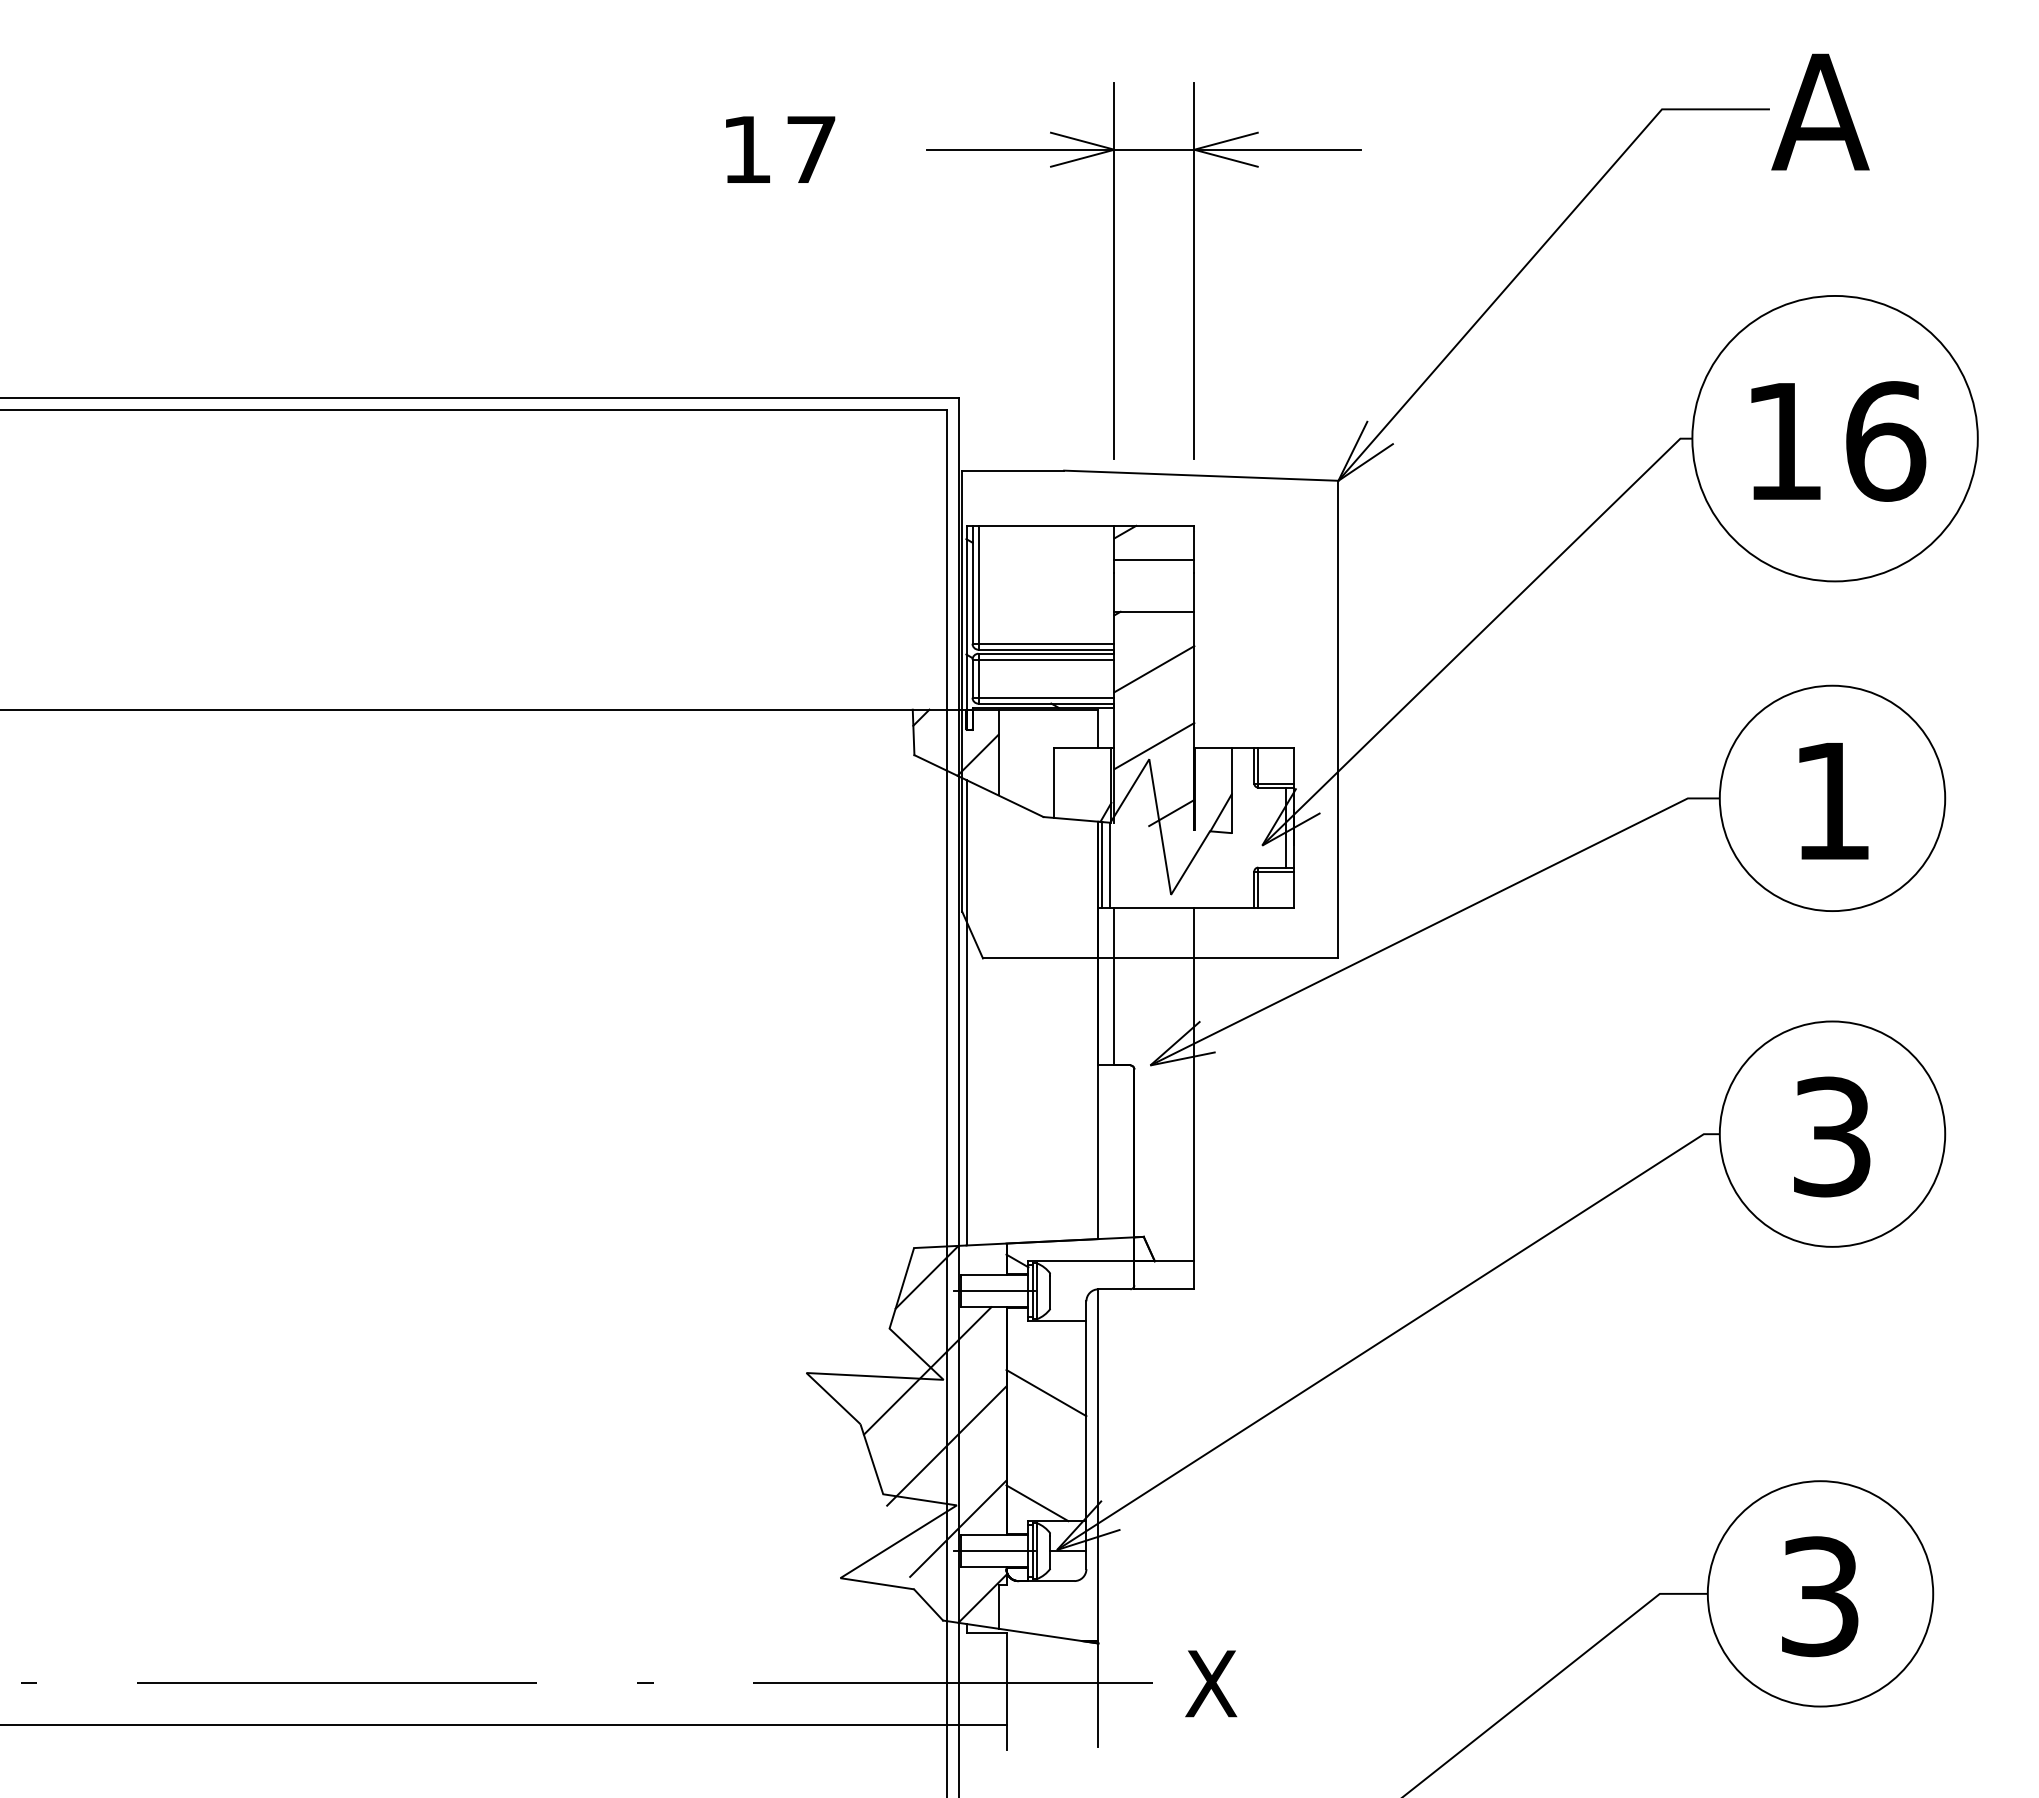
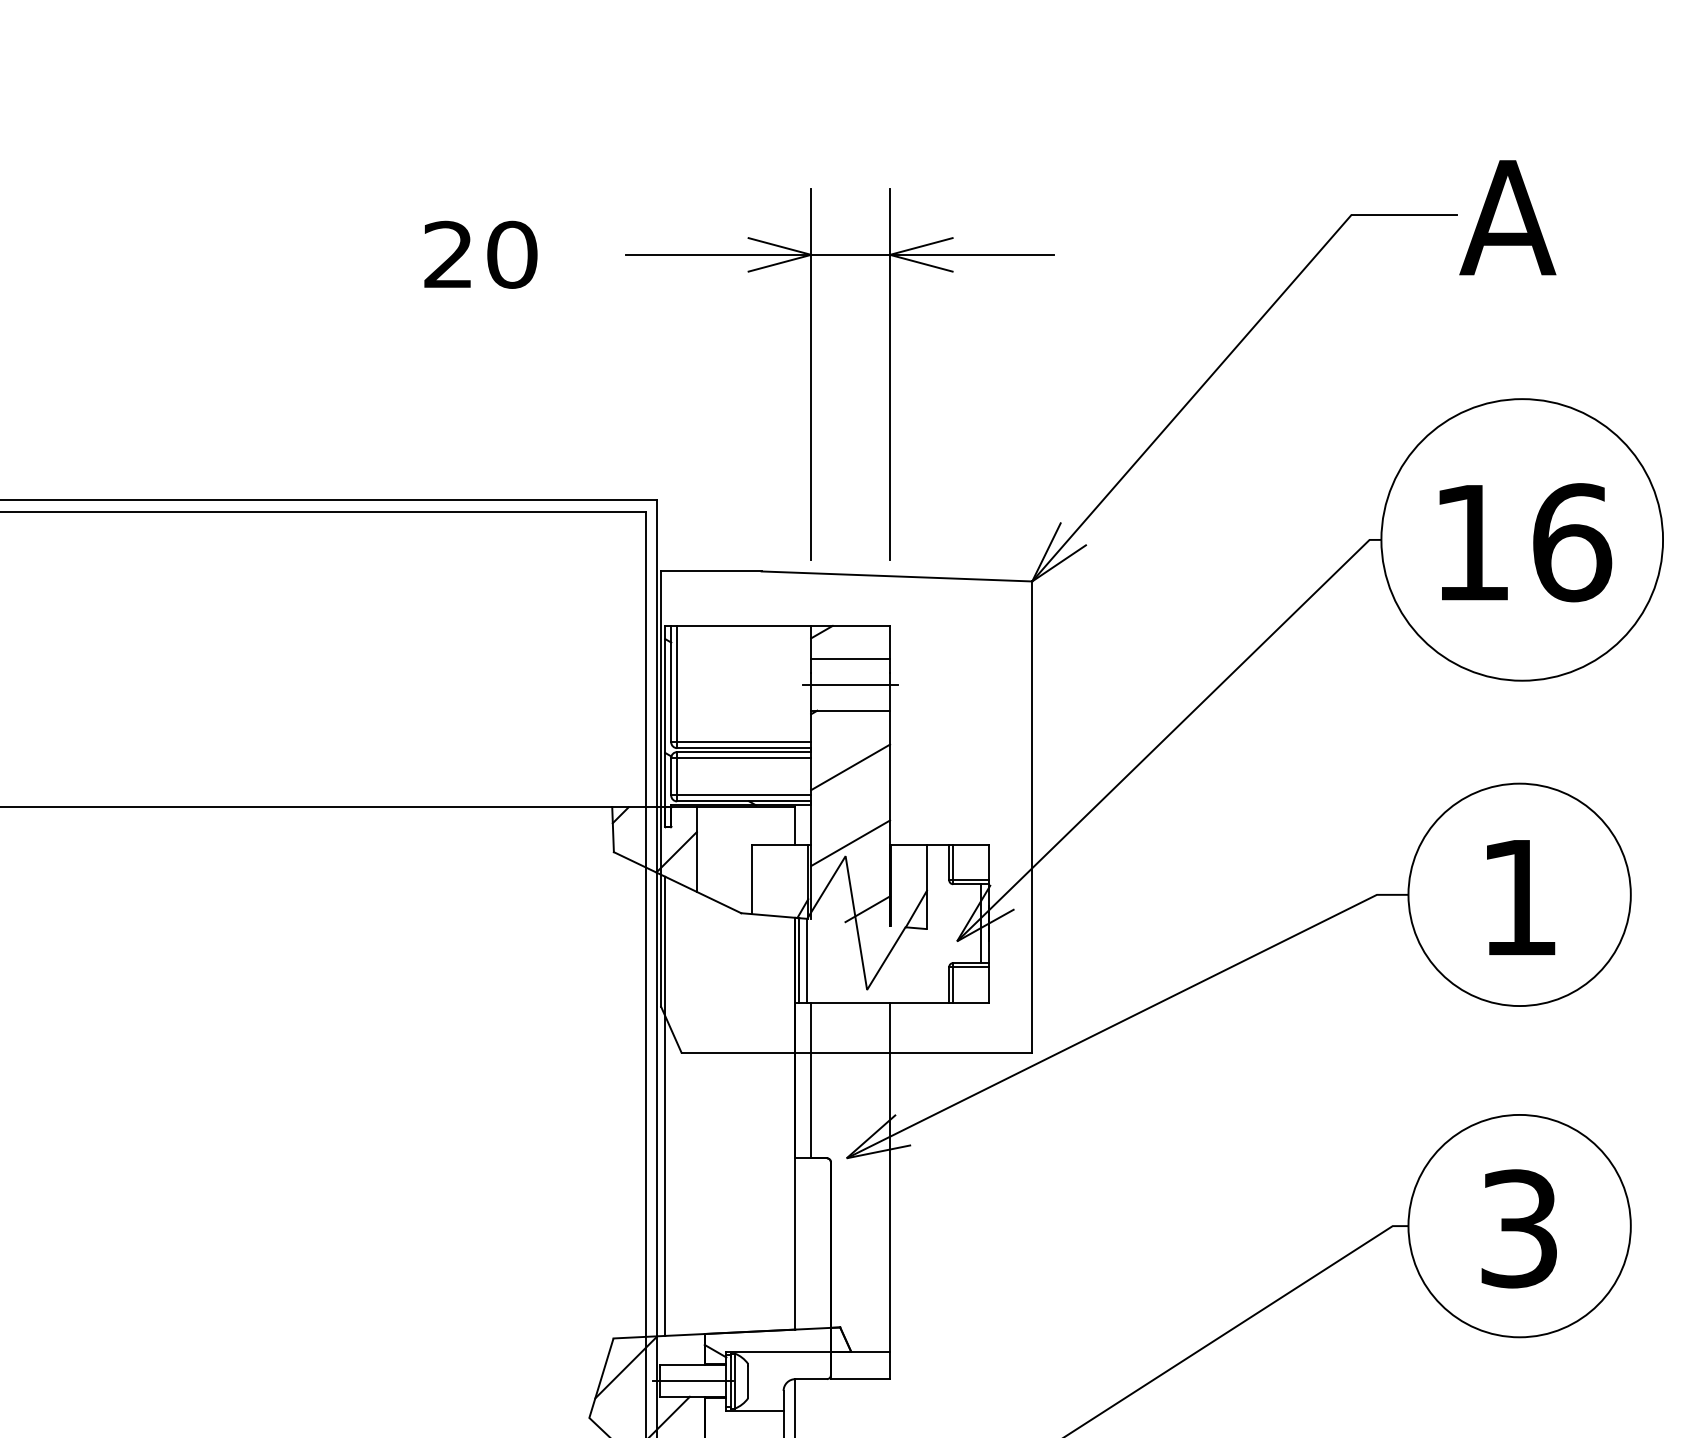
text: (779, 149) -> (480, 254), 17 -> 20
line: (1154, 585) -> (850, 684), added

